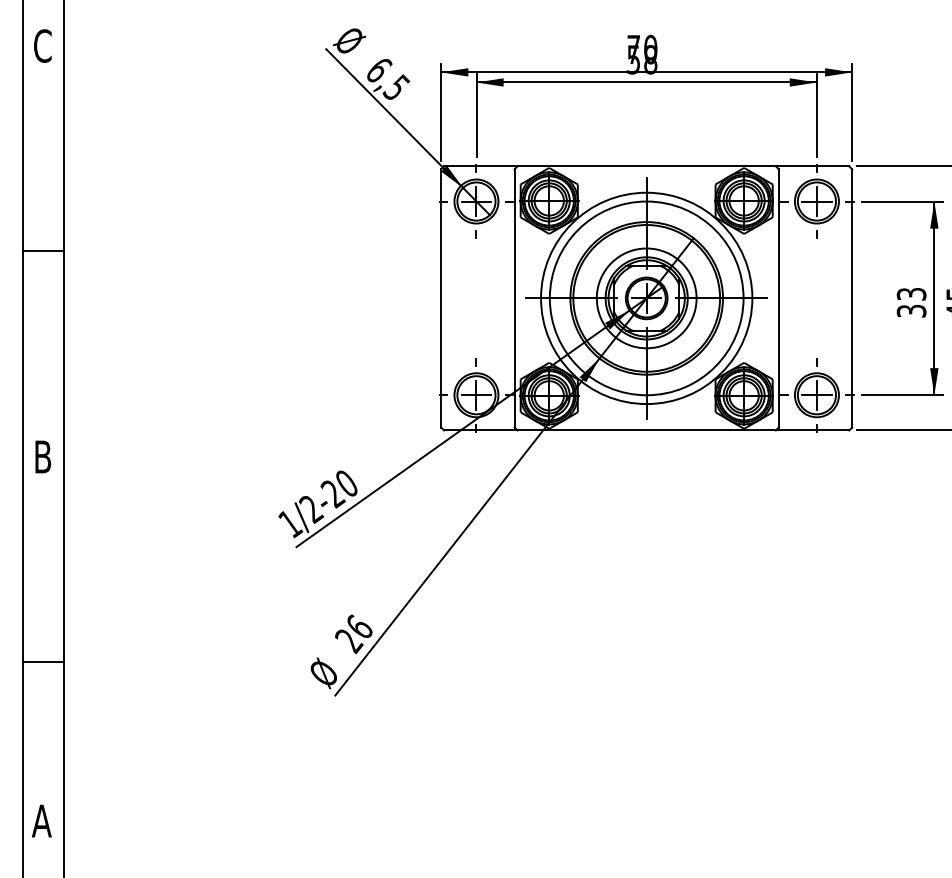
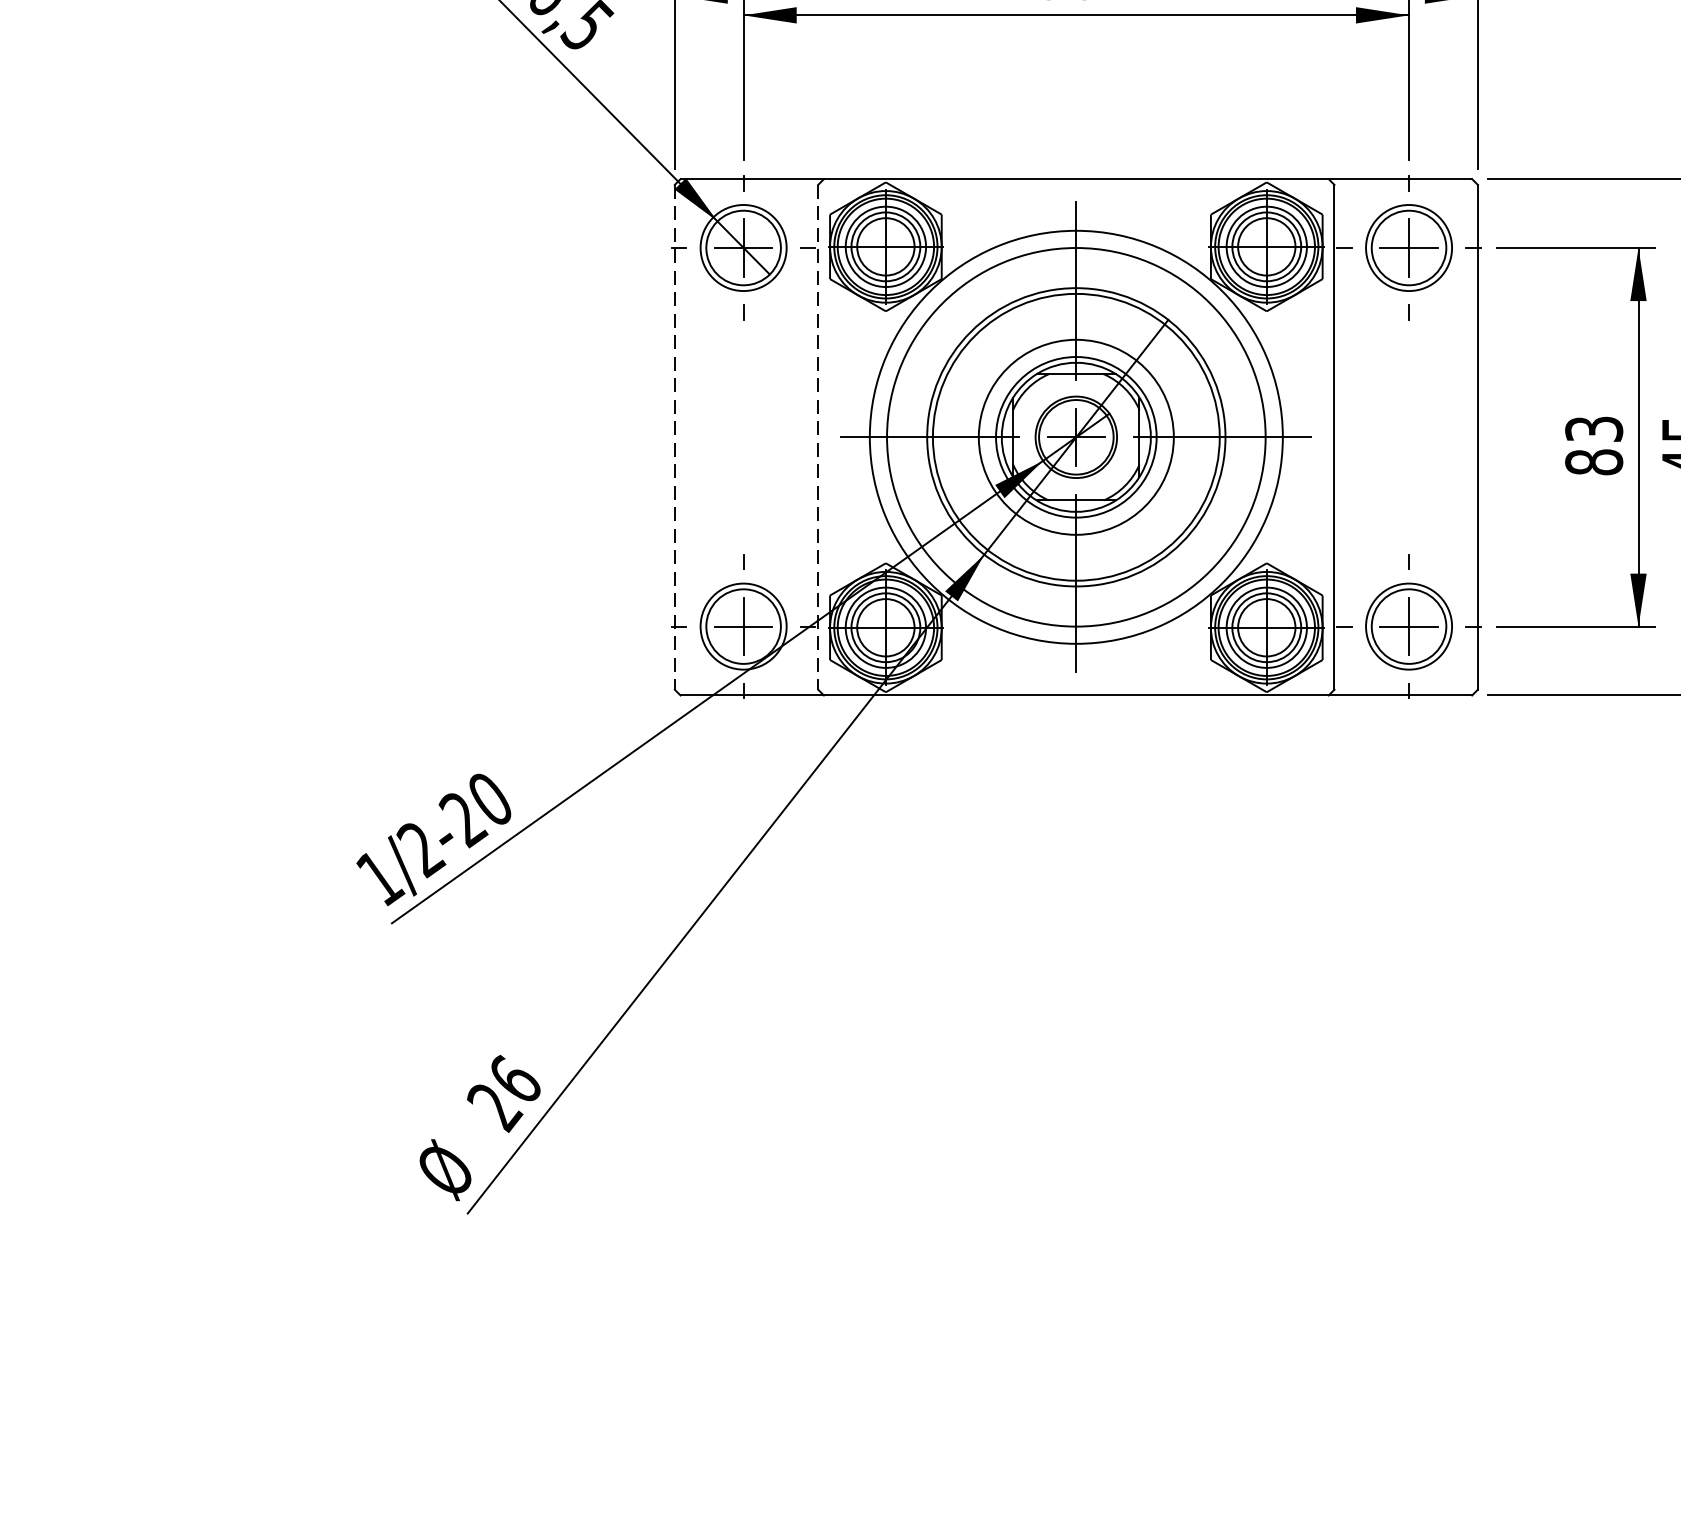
line: (441, 298) -> (675, 437), solid -> dashed
line: (514, 298) -> (817, 437), solid -> dashed
text: (911, 310) -> (1593, 460), 33 -> 83

